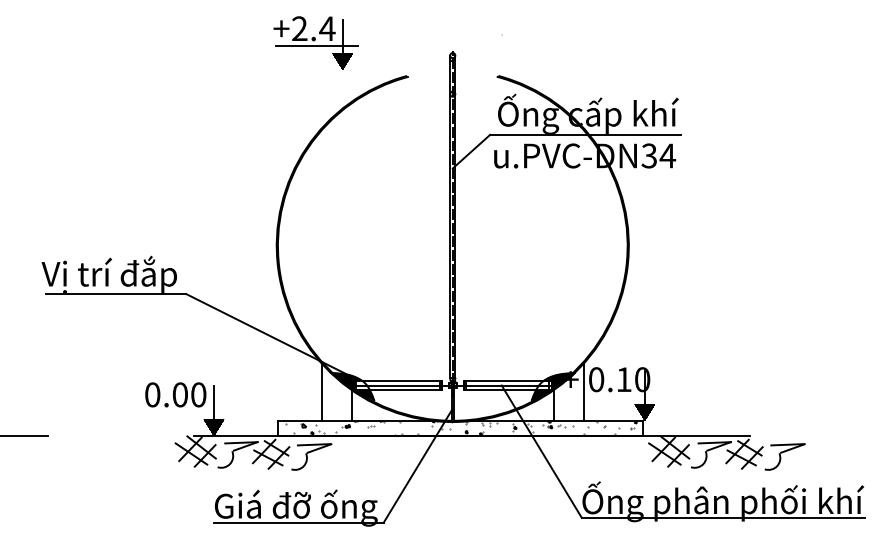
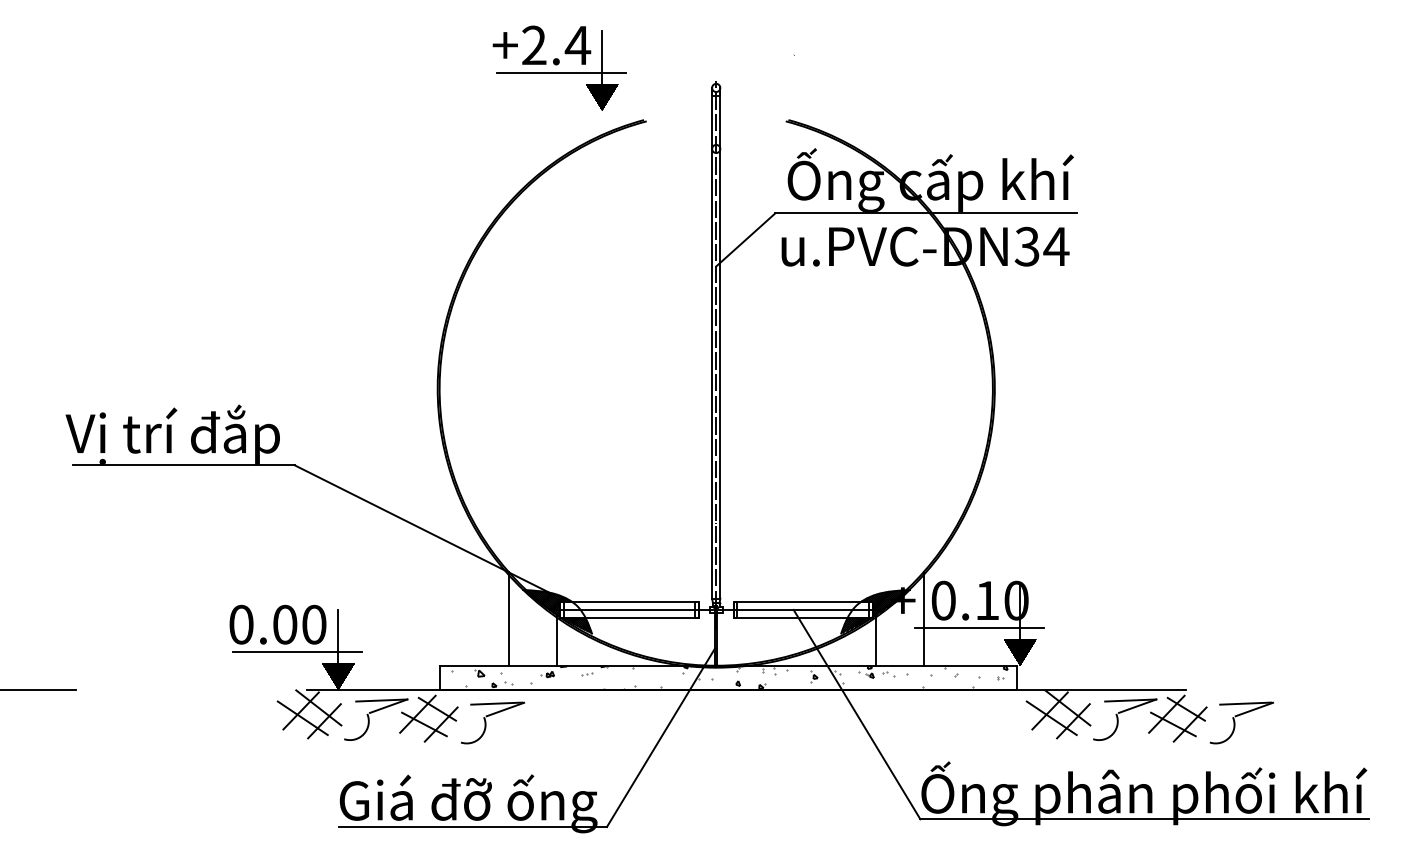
part: (315, 42) -> (559, 67), moved
line: (619, 396) -> (980, 627), added
line: (188, 412) -> (298, 652), added

